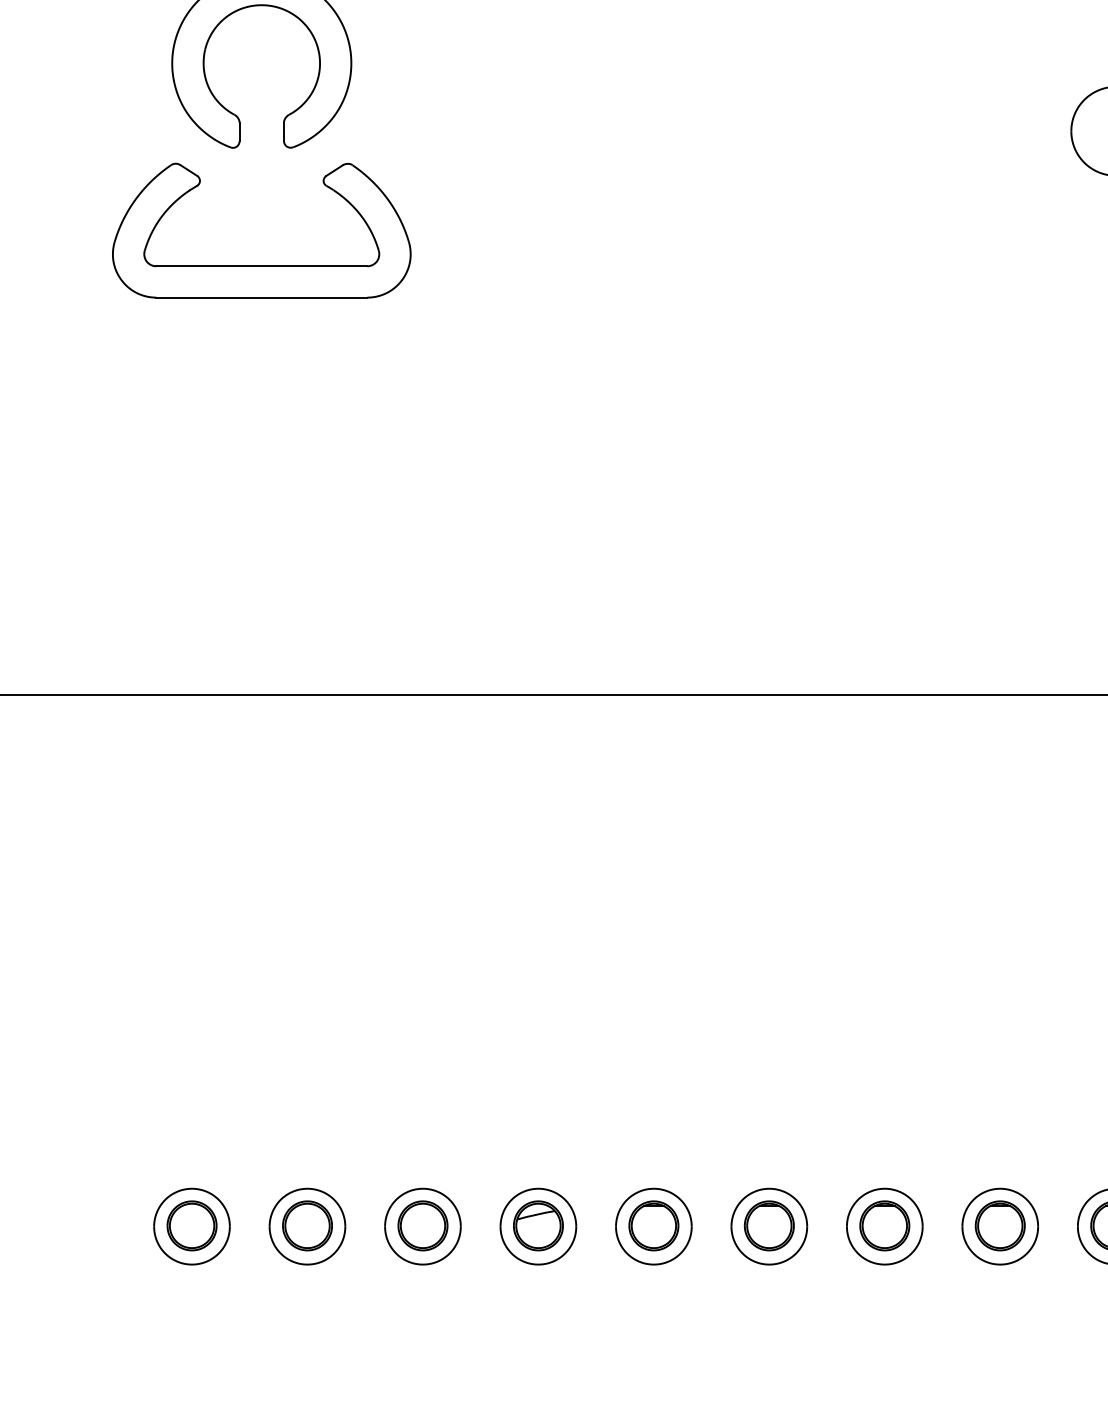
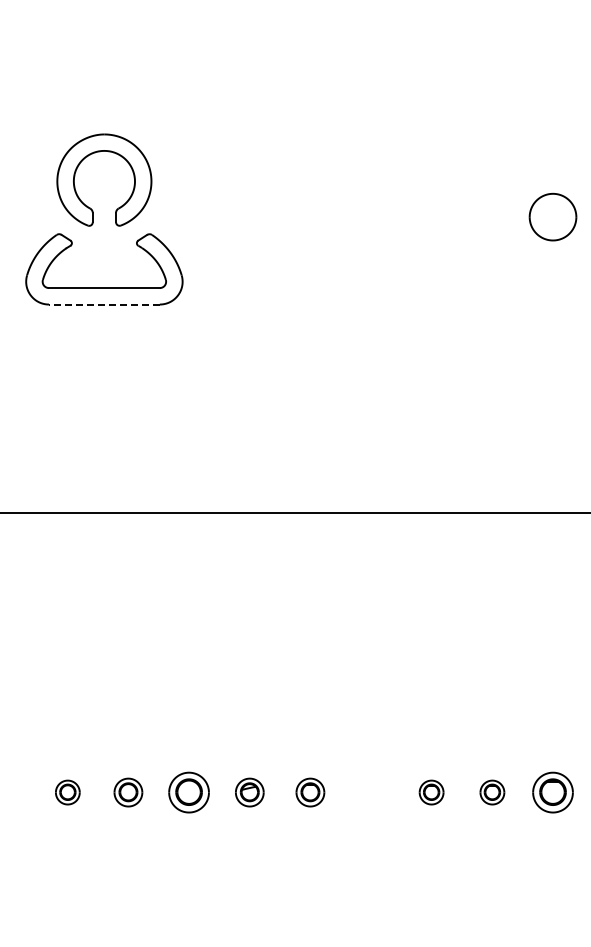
line: (260, 297) -> (103, 304), solid -> dashed
part: (191, 1226) -> (67, 792), size x0.6
part: (307, 1226) -> (128, 792), size x0.7
part: (537, 1226) -> (249, 792), size x0.7
part: (654, 1226) -> (310, 792), size x0.7
part: (768, 1226) -> (370, 792), removed
part: (884, 1226) -> (431, 792), size x0.6
part: (1000, 1226) -> (492, 792), size x0.6

